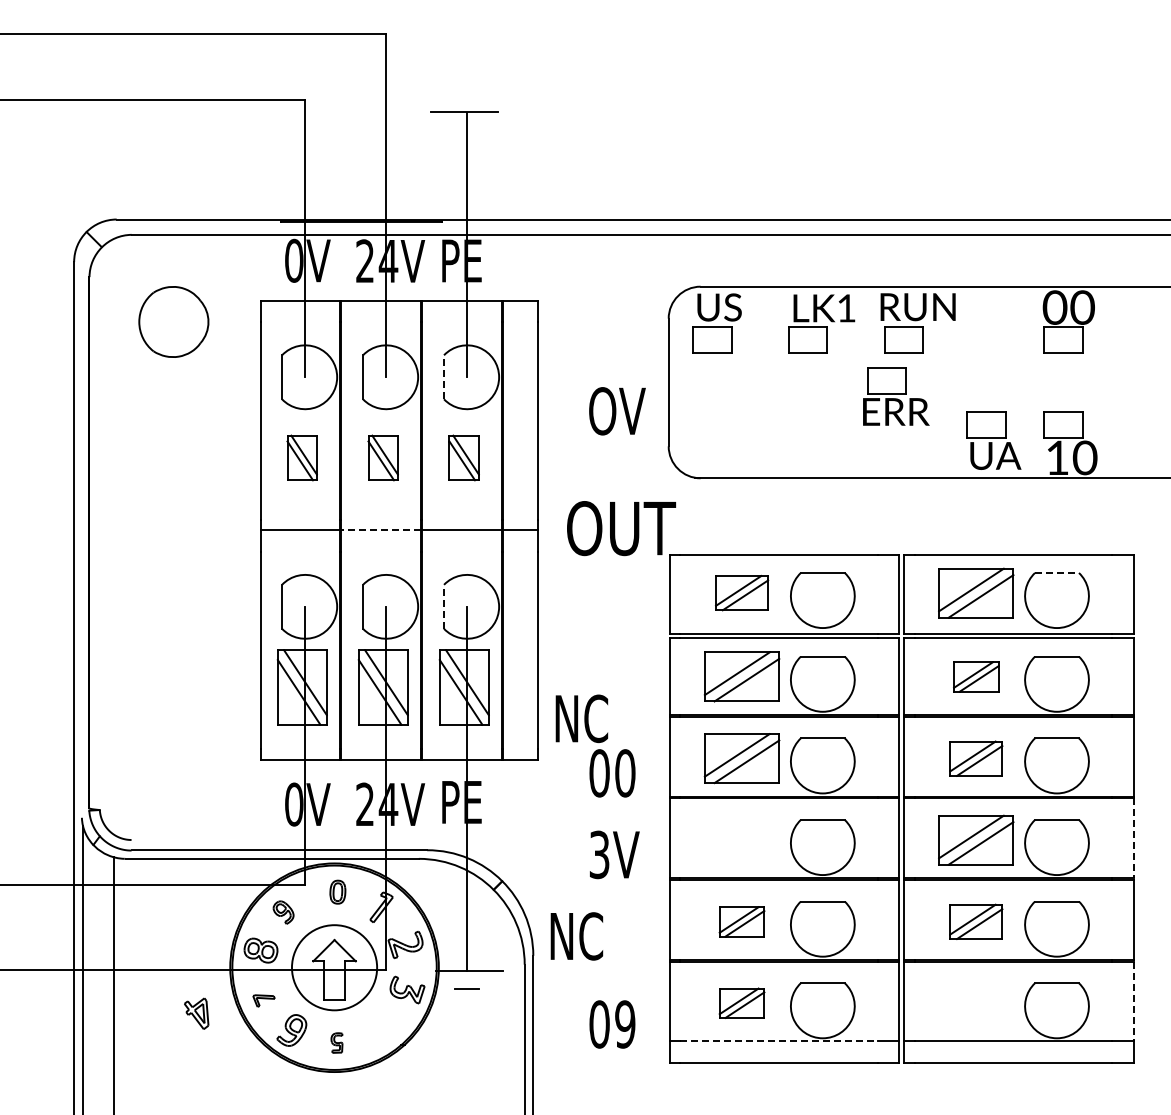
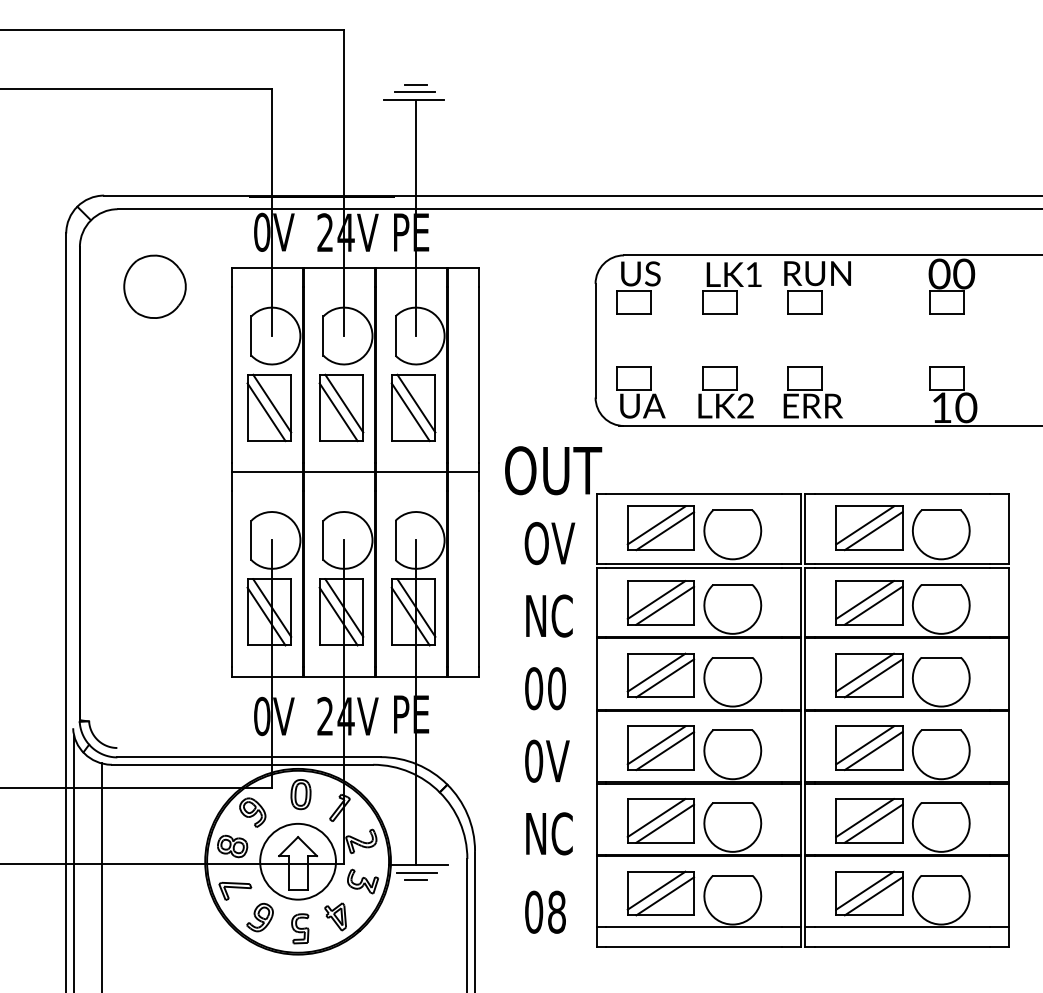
line: (467, 94) -> (416, 84), added
line: (465, 103) -> (414, 92), added
line: (444, 377) -> (395, 336), dashed -> solid
part: (896, 396) -> (813, 392), moved
text: (617, 411) -> (549, 543), moved
part: (815, 440) -> (726, 392), added
part: (993, 440) -> (640, 392), moved
part: (301, 457) -> (268, 407), size x1.67
part: (382, 457) -> (340, 407), size x1.67
part: (463, 457) -> (412, 407), size x1.67
line: (381, 530) -> (339, 472), dashed -> solid
line: (1057, 572) -> (941, 509), dashed -> solid
part: (741, 592) -> (660, 527), size x1.43
line: (444, 606) -> (395, 540), dashed -> solid
part: (976, 676) -> (869, 602), size x1.67
text: (581, 718) -> (549, 615), moved
part: (976, 758) -> (869, 675), size x1.43
line: (1133, 838) -> (1009, 746), dashed -> solid
part: (741, 839) -> (660, 747), added
text: (599, 854) -> (533, 760), 3V -> 0V
part: (337, 891) -> (300, 793), size x1.43
part: (283, 912) -> (252, 812), size x1.43
part: (741, 921) -> (660, 820), size x1.67
part: (976, 921) -> (869, 820), size x1.43
text: (576, 936) -> (549, 833), moved
line: (467, 980) -> (416, 873), added
part: (263, 1000) -> (234, 890), size x1.67
line: (1133, 1001) -> (1009, 891), dashed -> solid
part: (741, 1002) -> (660, 892), size x1.67
part: (976, 1003) -> (869, 893), added
part: (196, 1013) -> (335, 916), moved
text: (625, 1024) -> (557, 912), 09 -> 08
line: (779, 1041) -> (694, 927), dashed -> solid
part: (336, 1042) -> (299, 928), size x1.67

